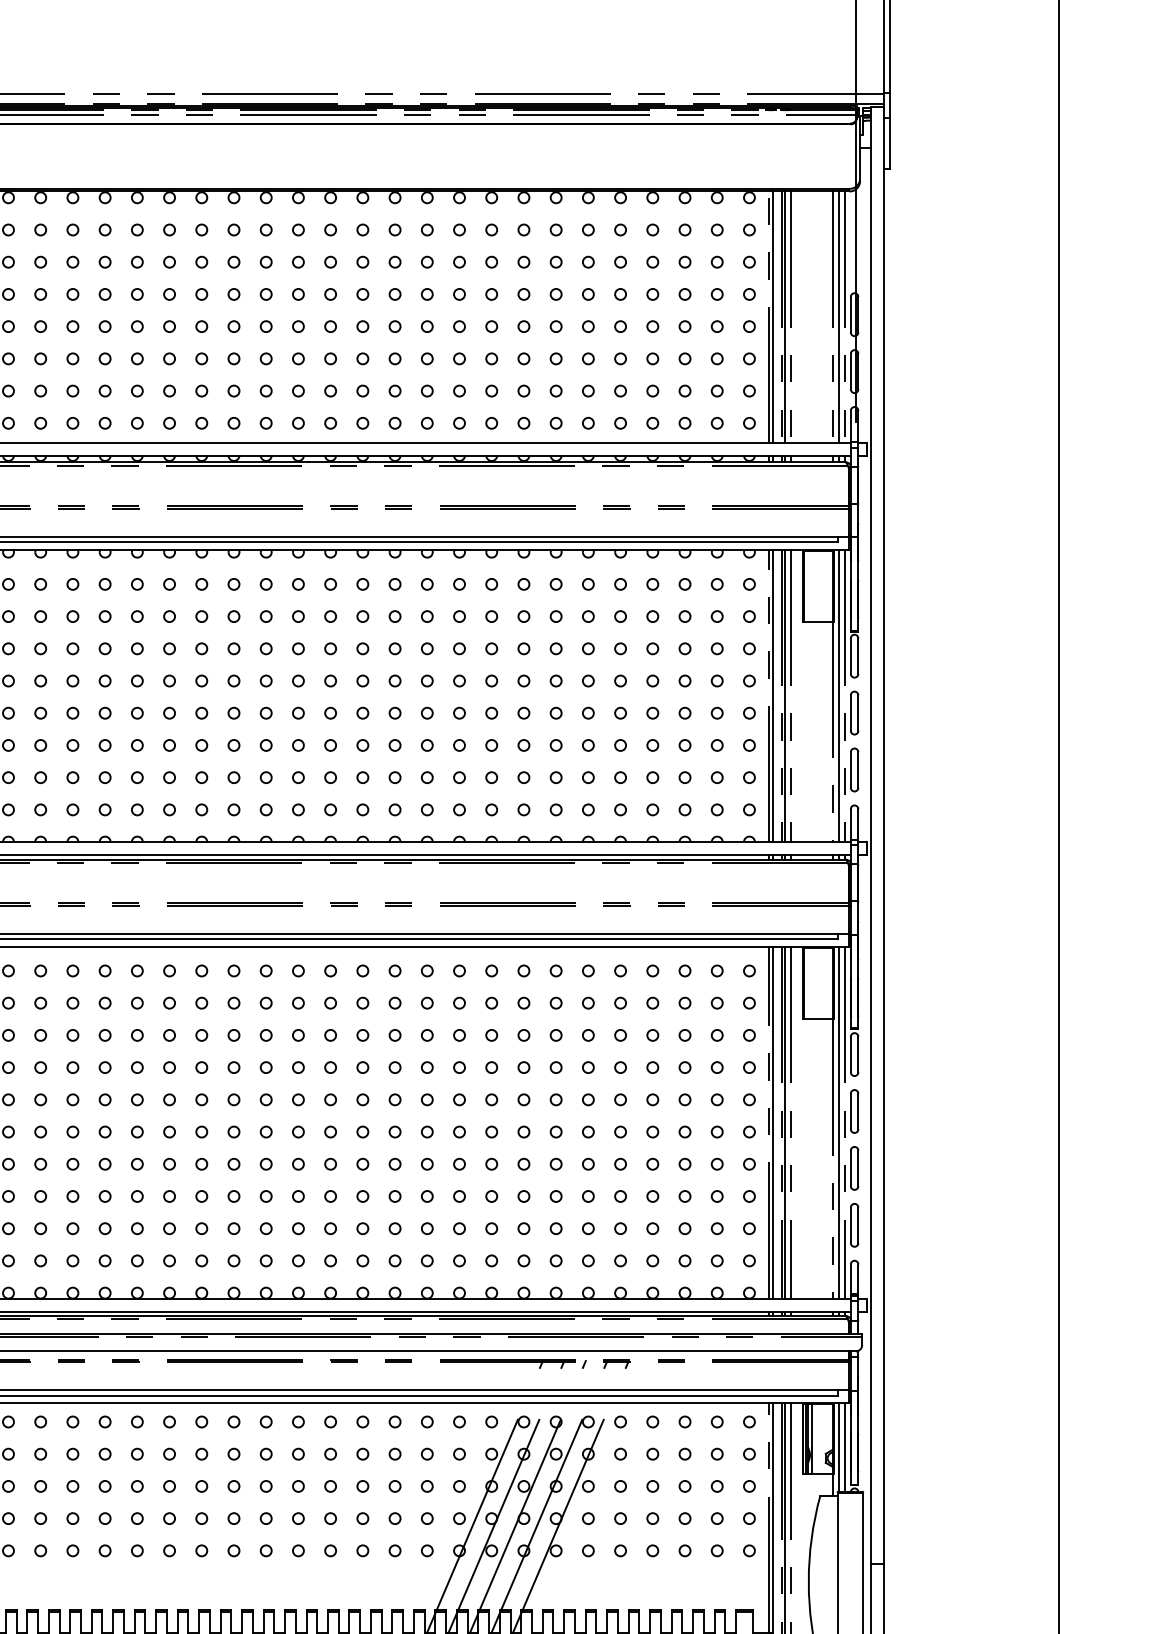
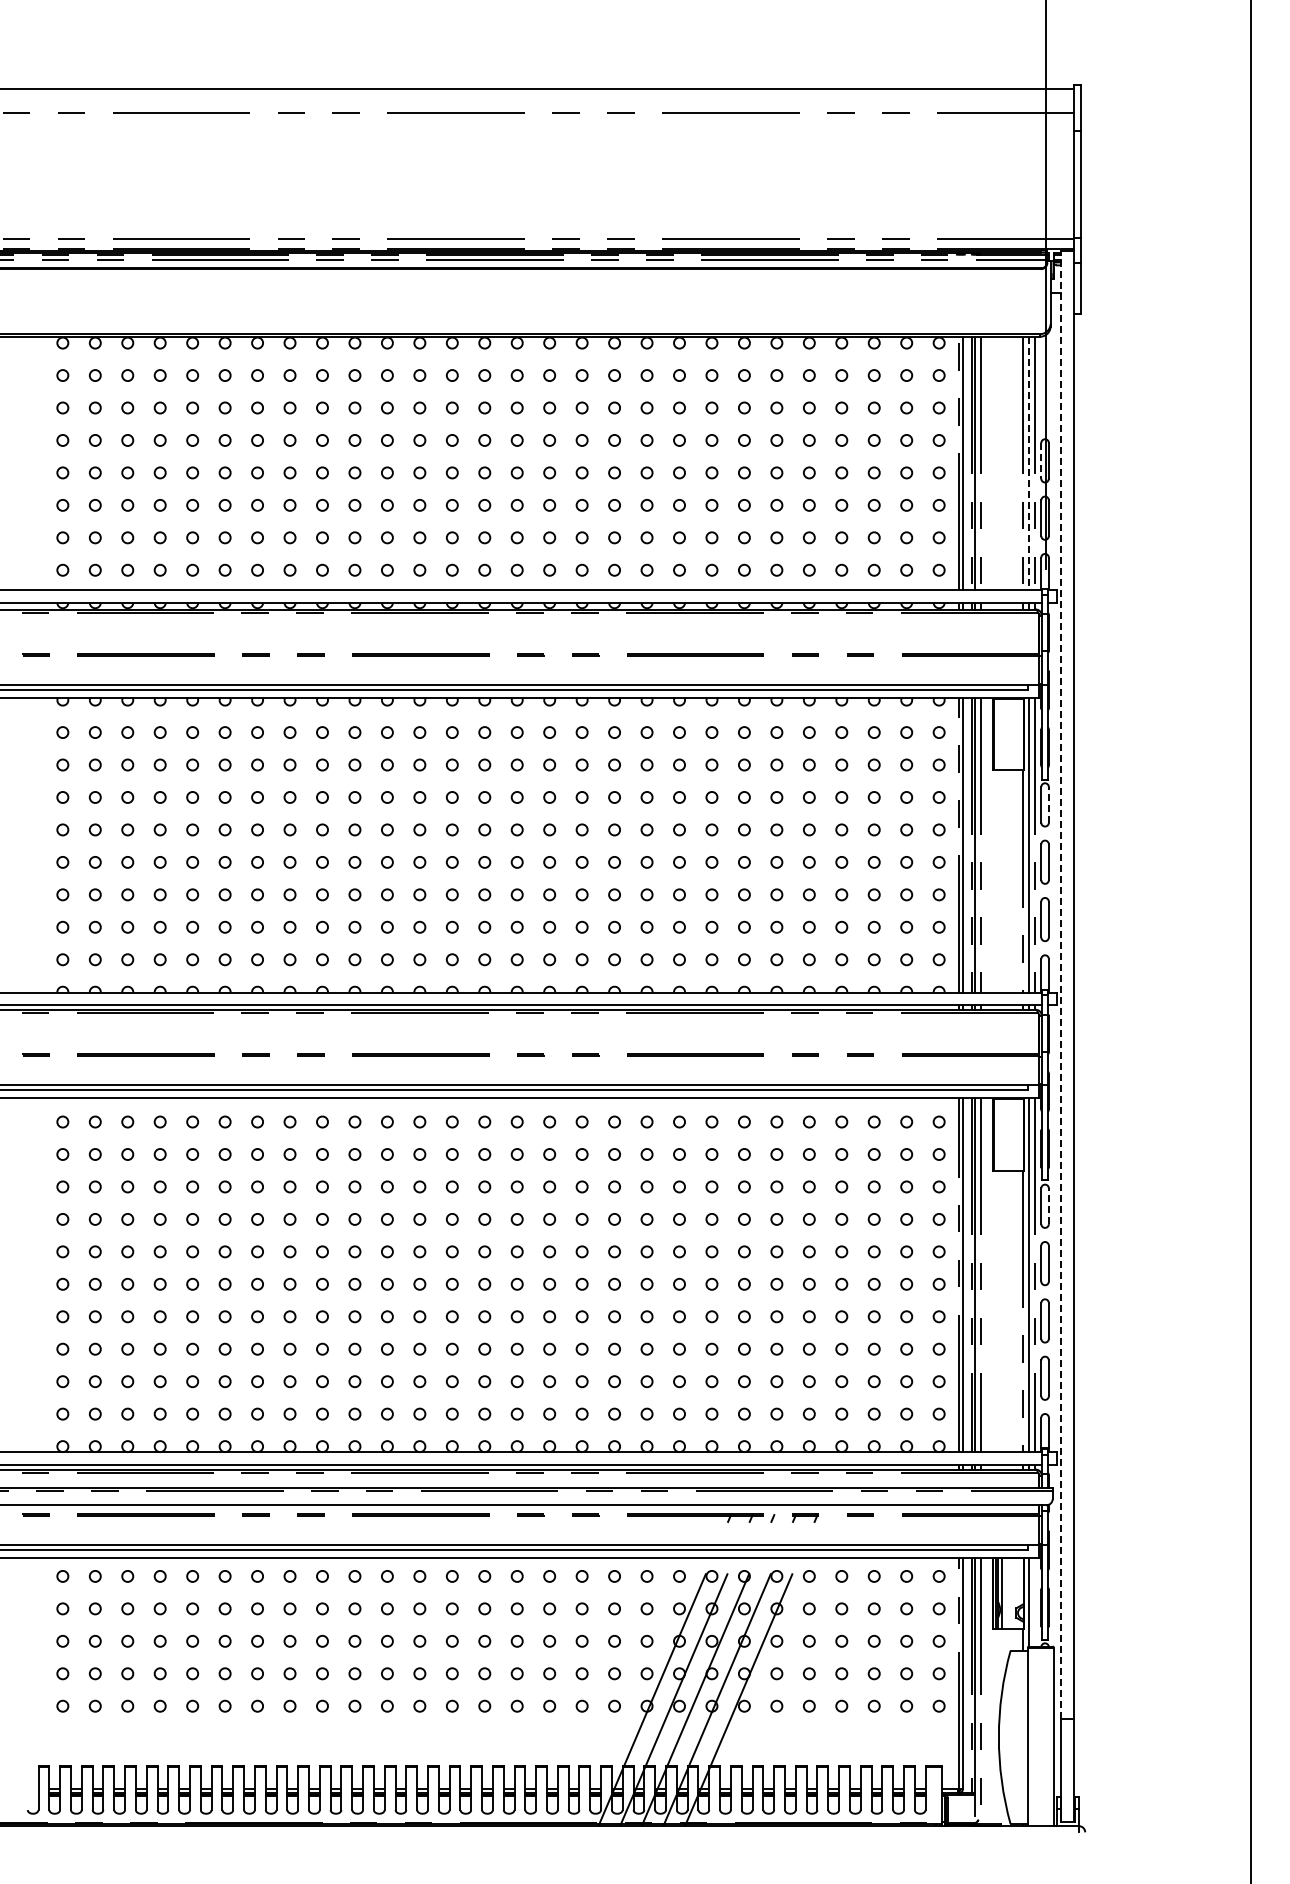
line: (851, 314) -> (1041, 460), solid -> dashed
line: (838, 317) -> (1028, 463), solid -> dashed
line: (857, 655) -> (1048, 804), solid -> dashed
line: (870, 835) -> (1061, 985), solid -> dashed
line: (857, 1054) -> (1048, 1206), solid -> dashed
line: (845, 1446) -> (1035, 1601), removed

